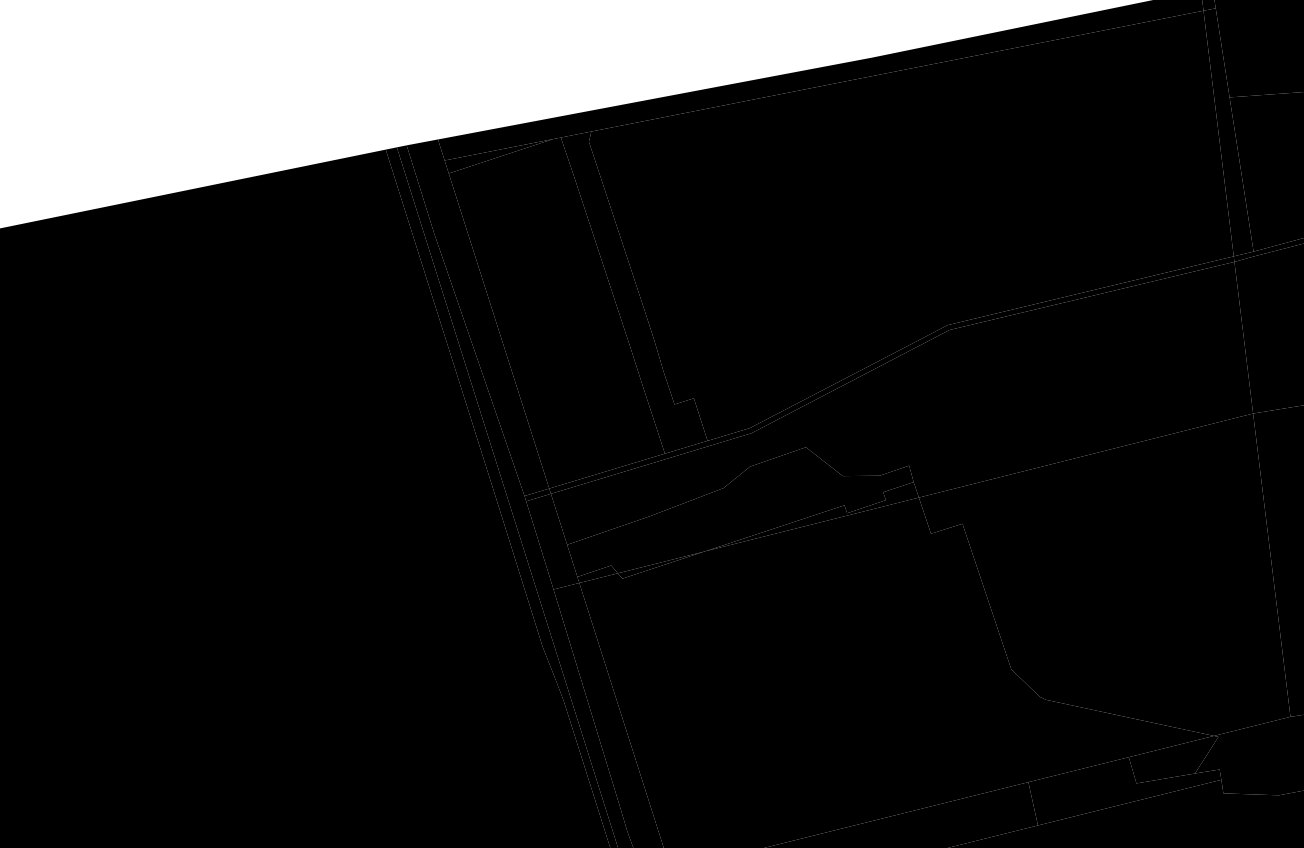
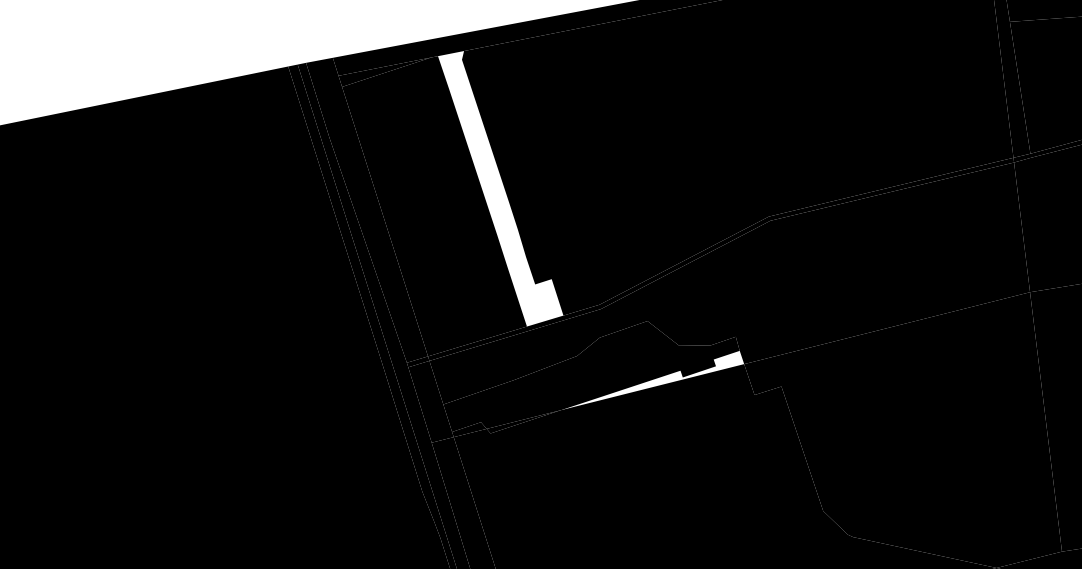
fill: (633, 292) -> (500, 188), removed
fill: (811, 516) -> (652, 380), removed

